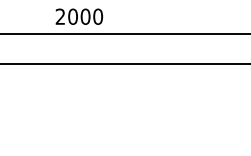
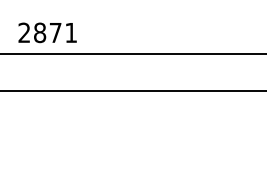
text: (85, 16) -> (55, 32), 2000 -> 2871

